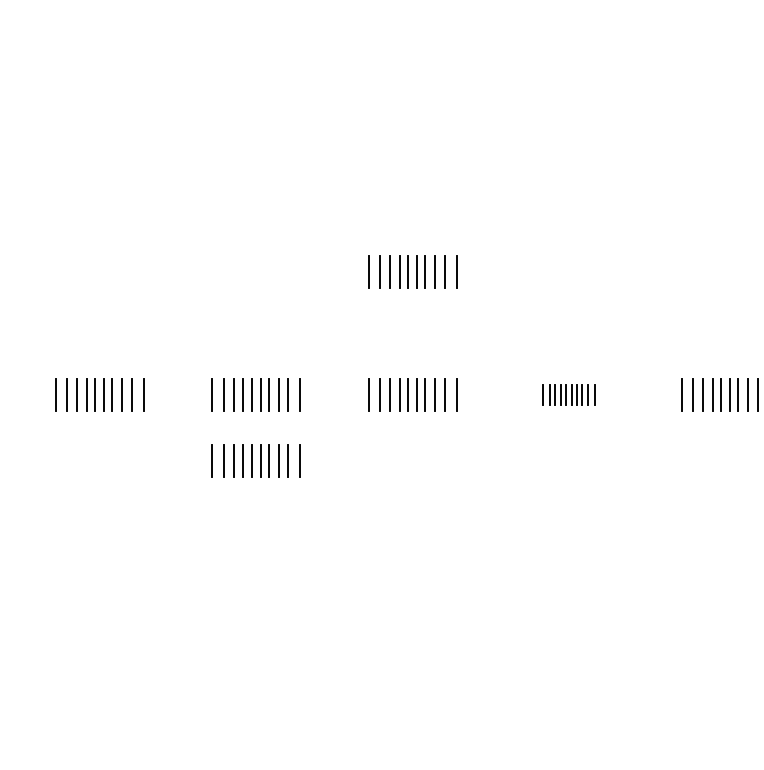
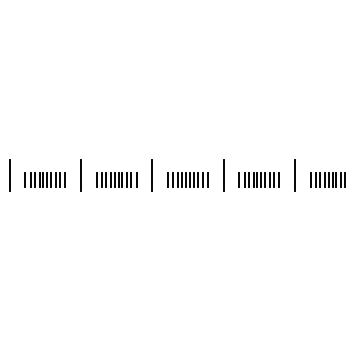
part: (411, 270) -> (187, 123), removed
line: (21, 385) -> (9, 175), added
line: (179, 385) -> (81, 175), added
line: (334, 385) -> (152, 175), added
line: (490, 385) -> (223, 175), added
line: (646, 385) -> (294, 175), added
part: (567, 393) -> (258, 179), size x1.67
part: (255, 459) -> (116, 209), removed

